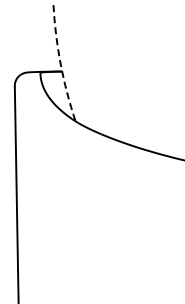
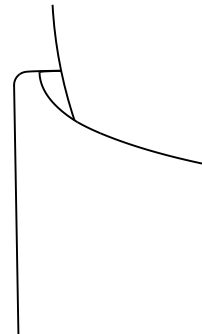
arc: (60, 64) -> (59, 63), dashed -> solid

